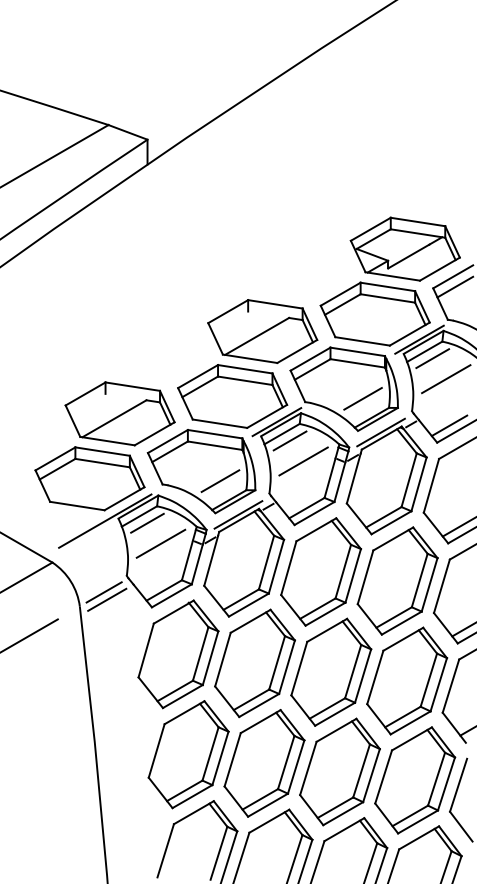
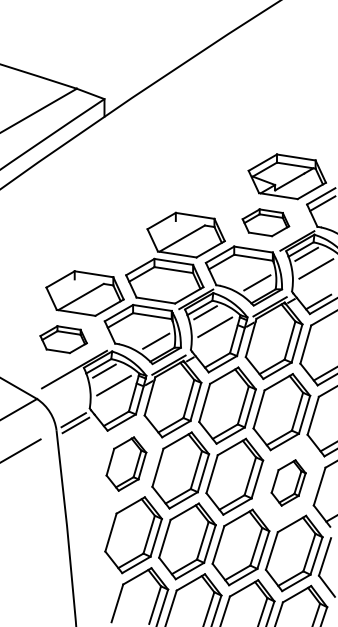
part: (374, 313) -> (265, 222), size x0.6
part: (89, 478) -> (63, 339), size x0.6
part: (178, 654) -> (126, 464), size x0.7
part: (407, 680) -> (288, 482), size x0.6

